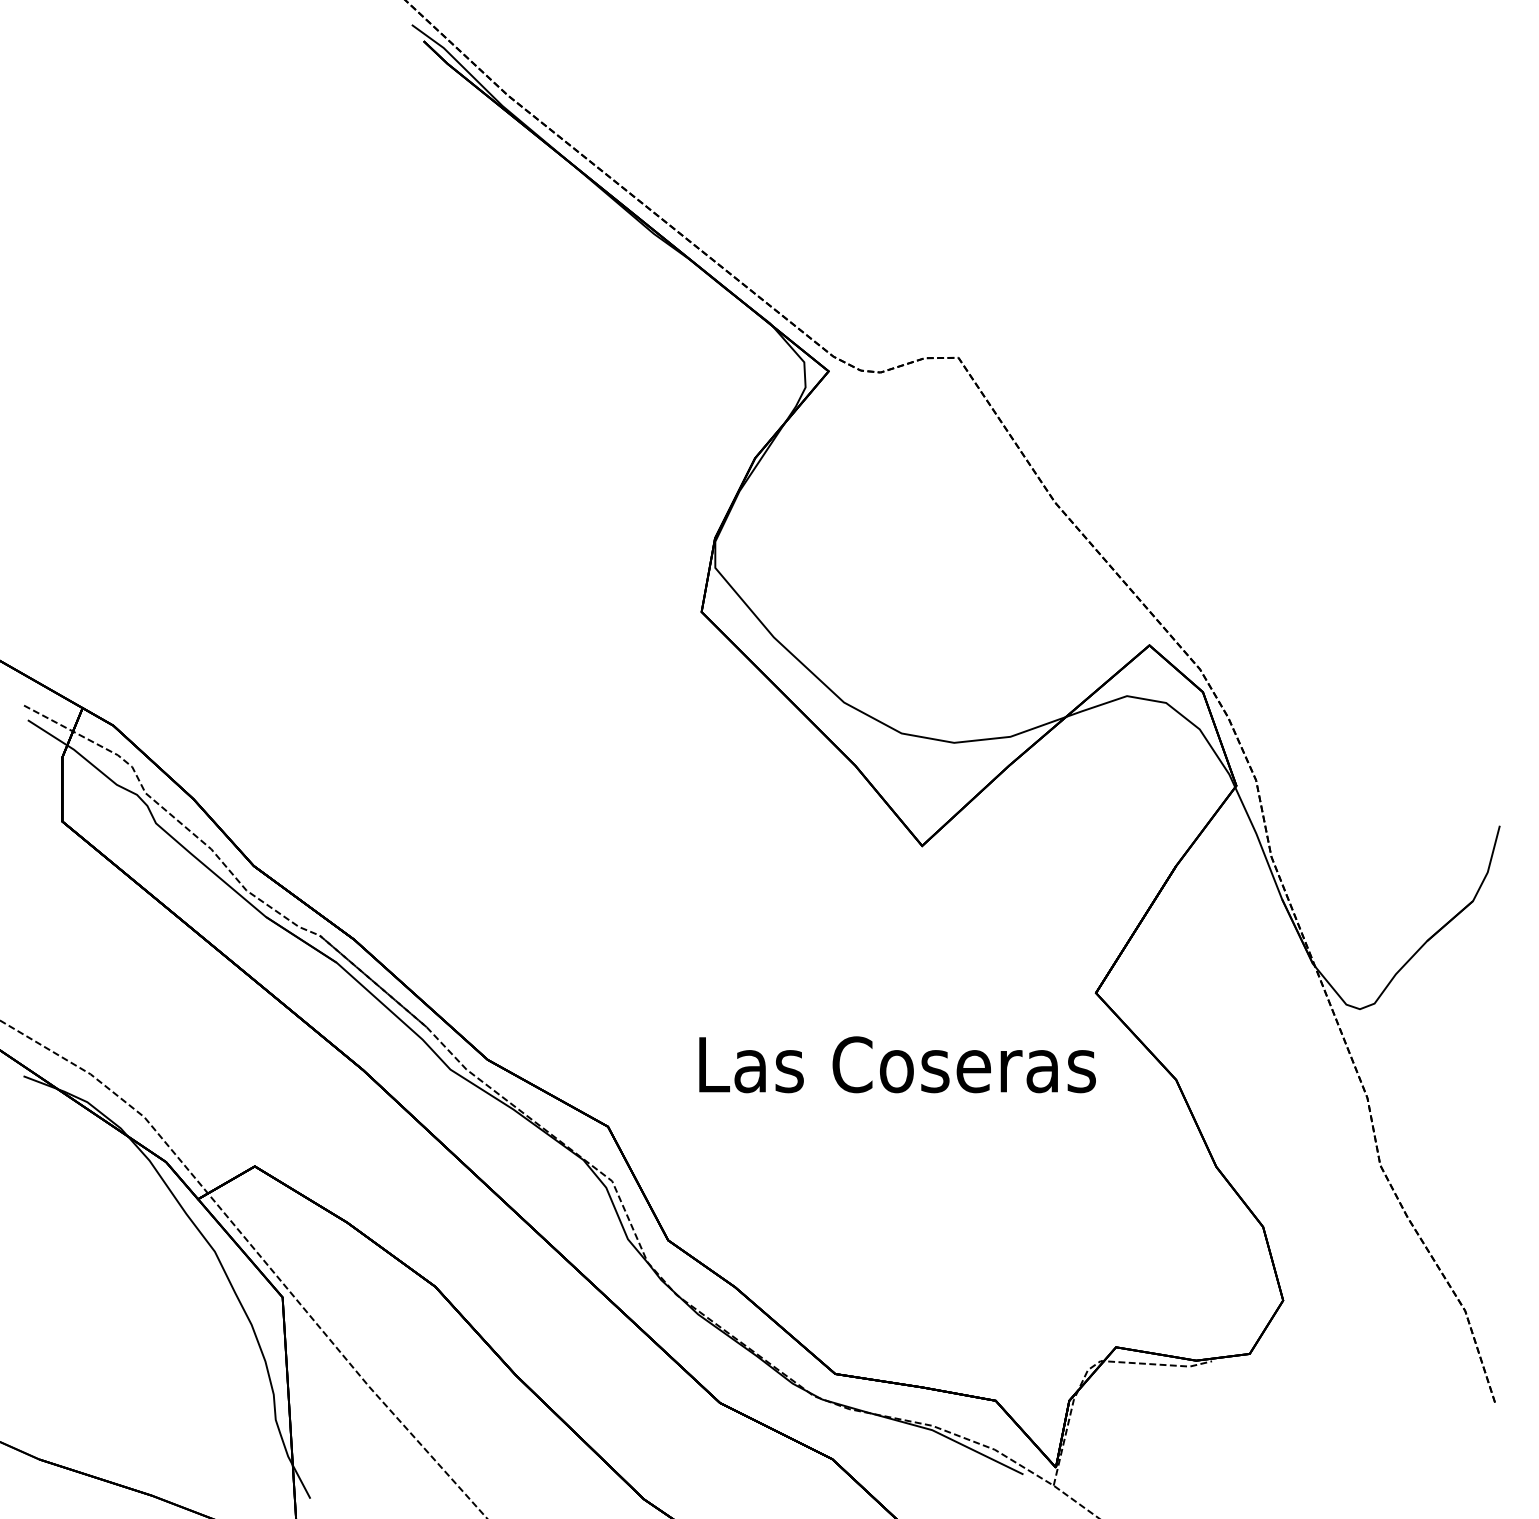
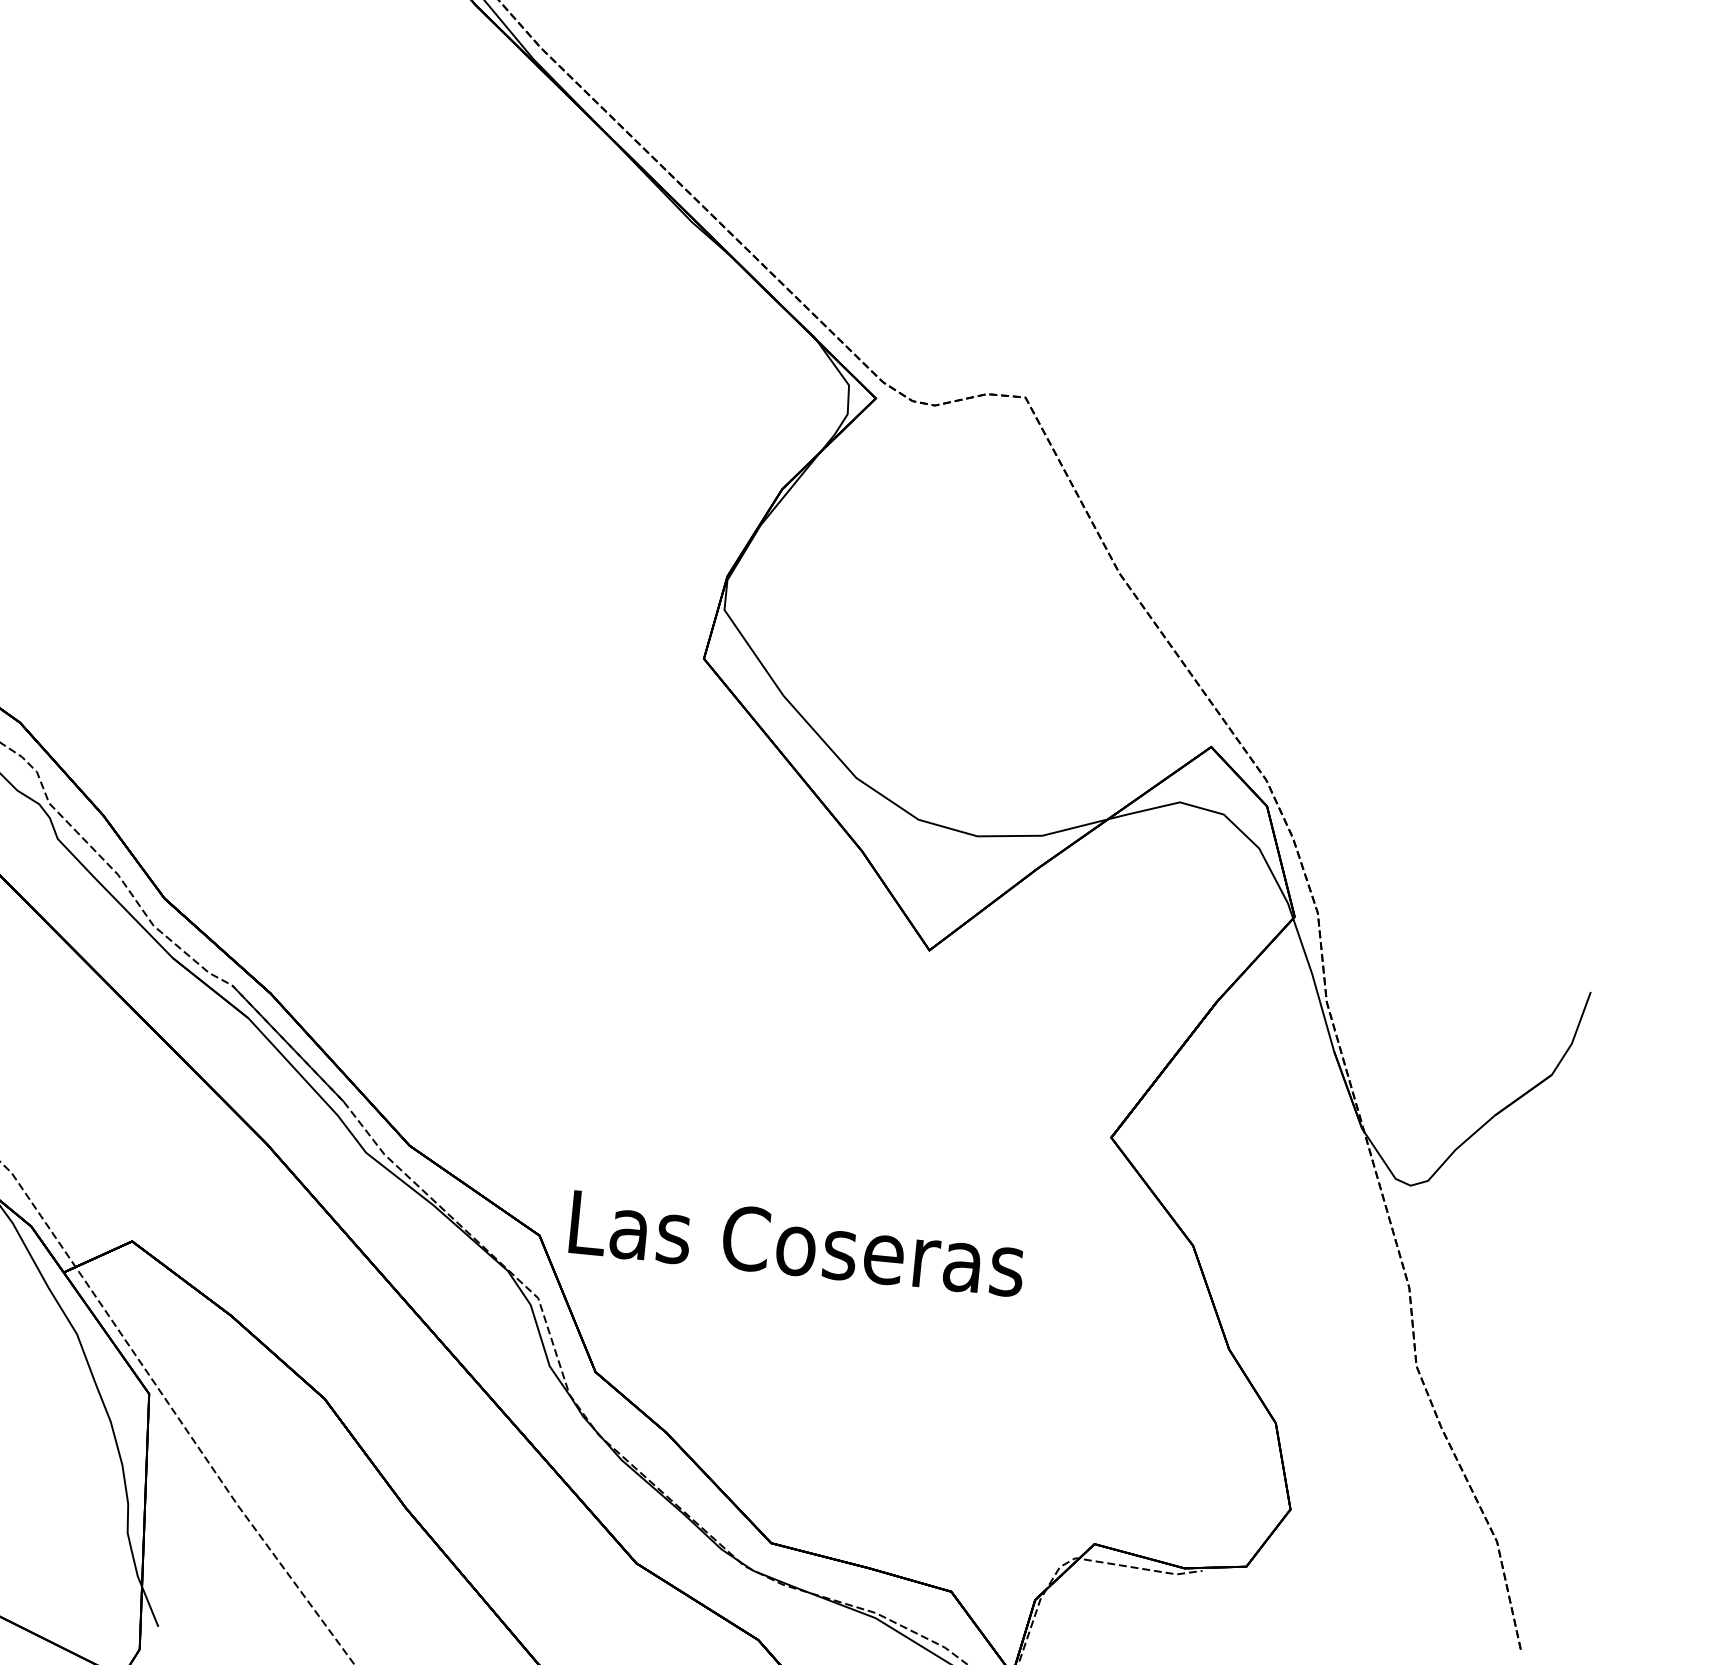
text: (897, 1064) -> (797, 1243), moved

